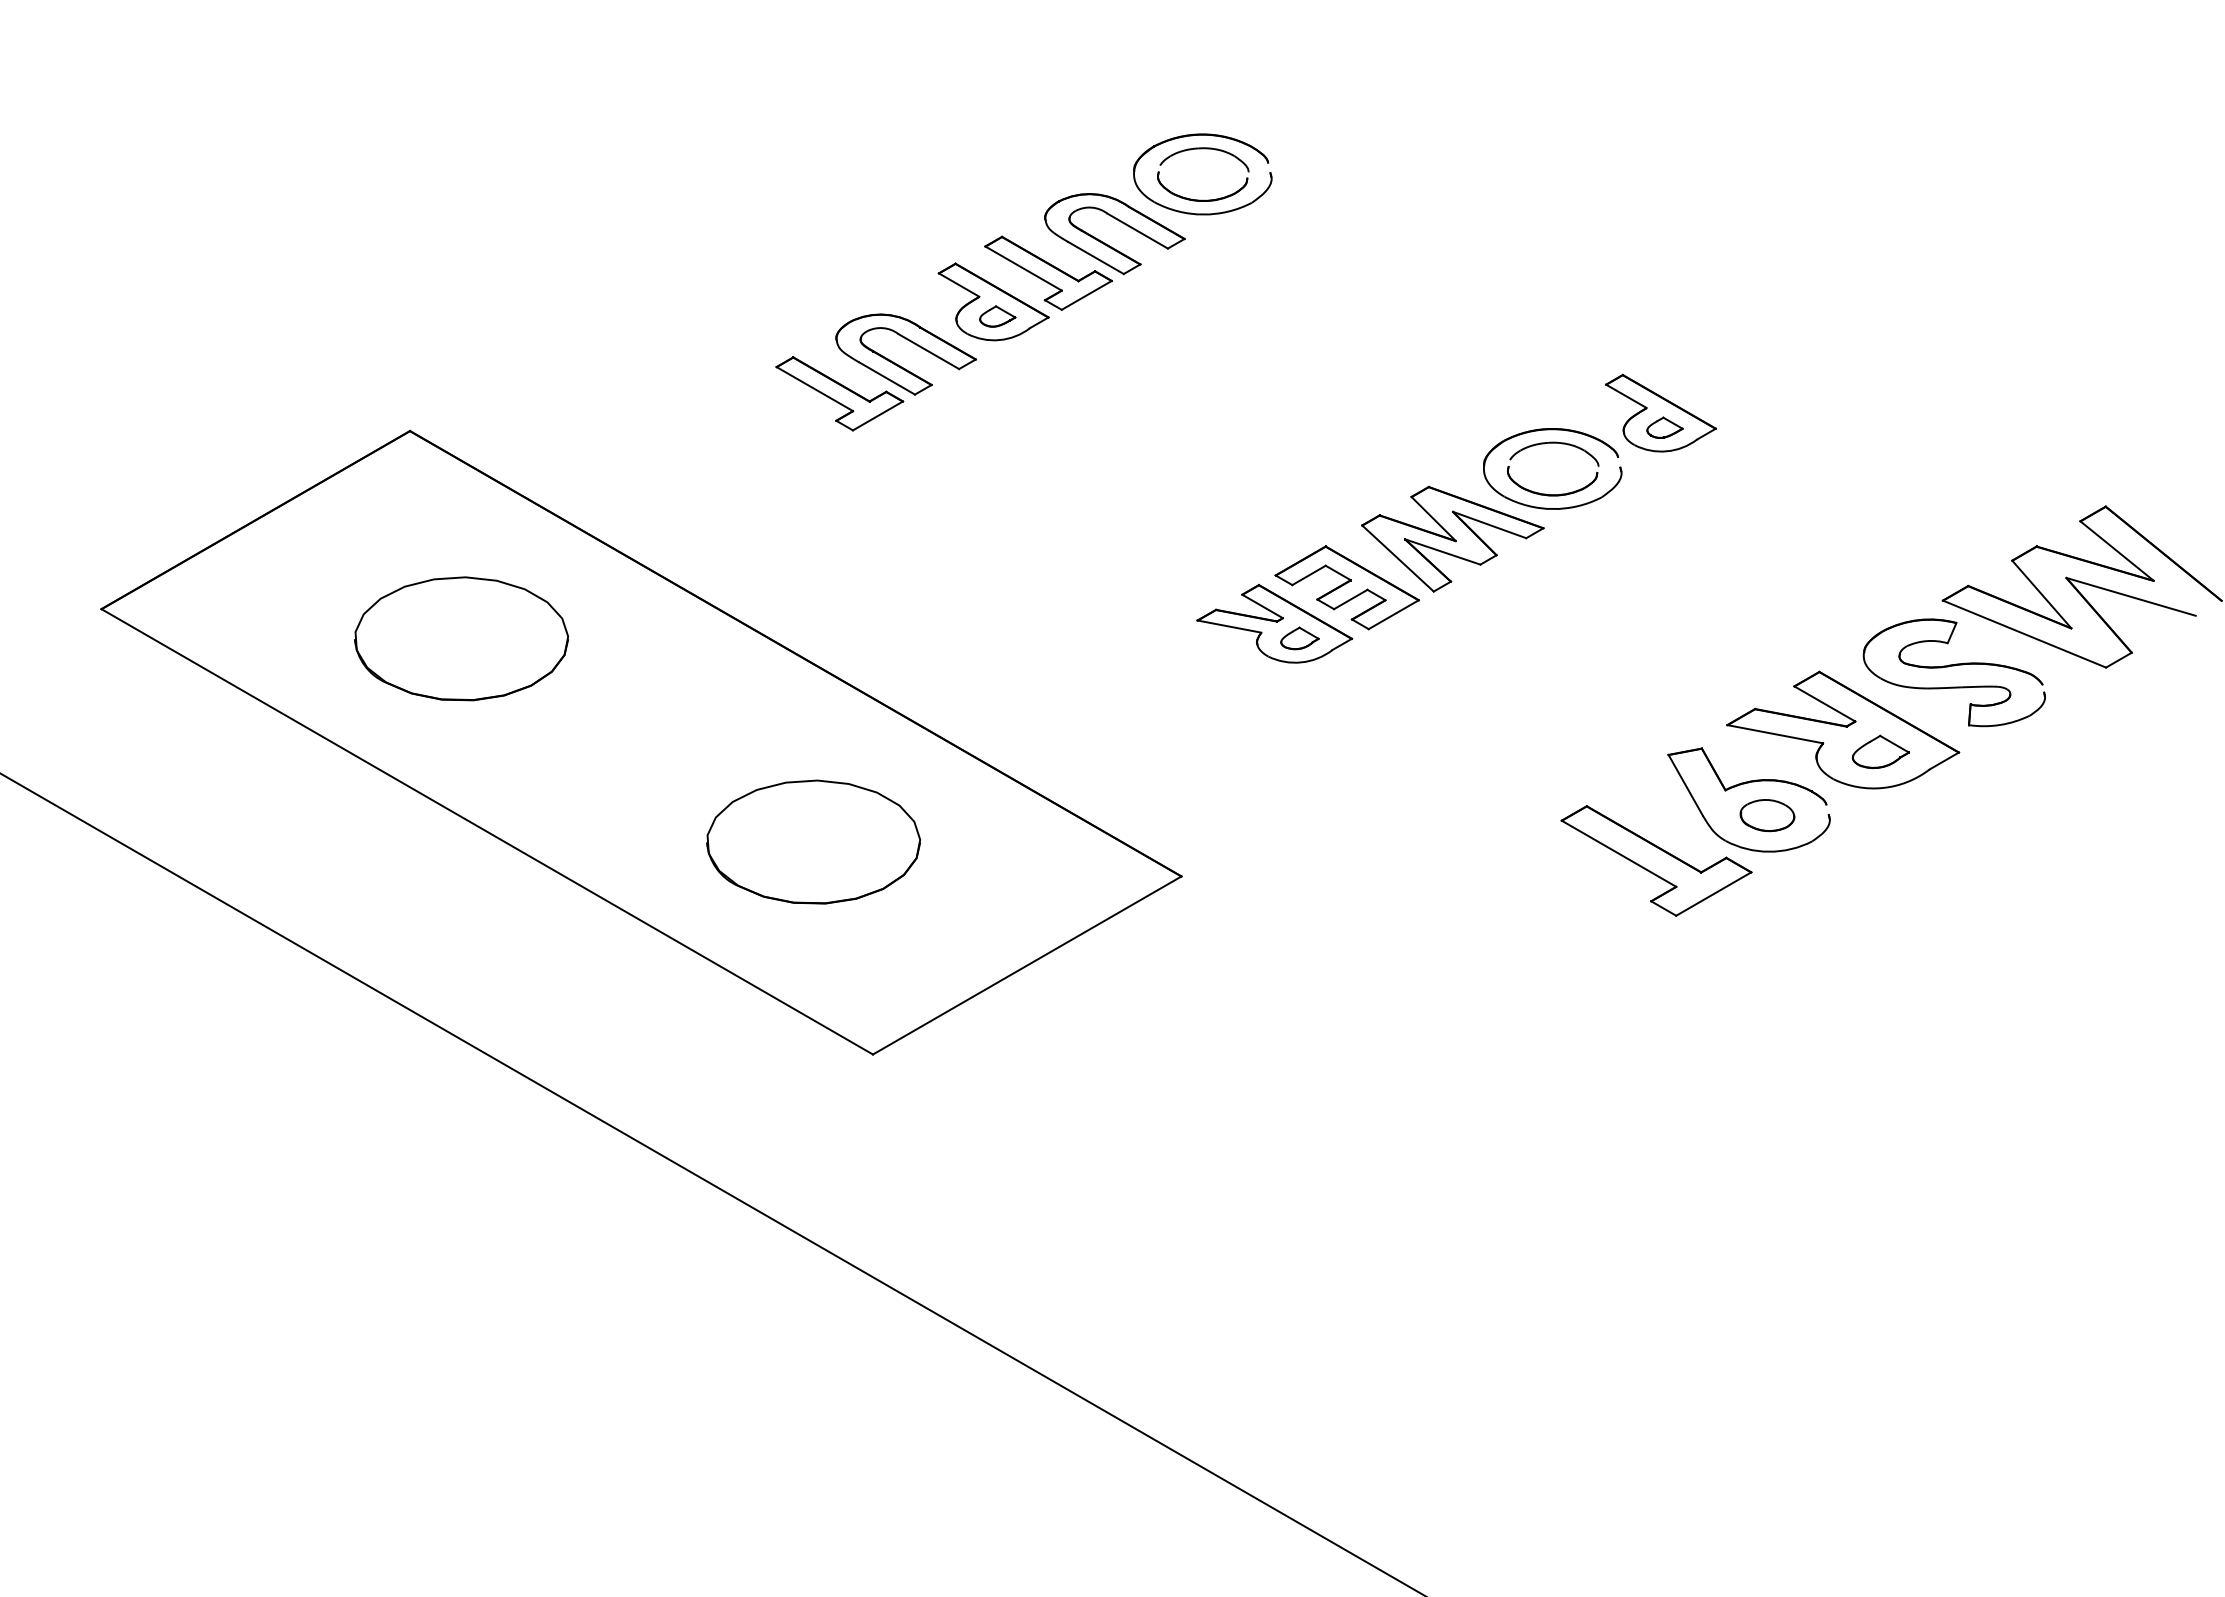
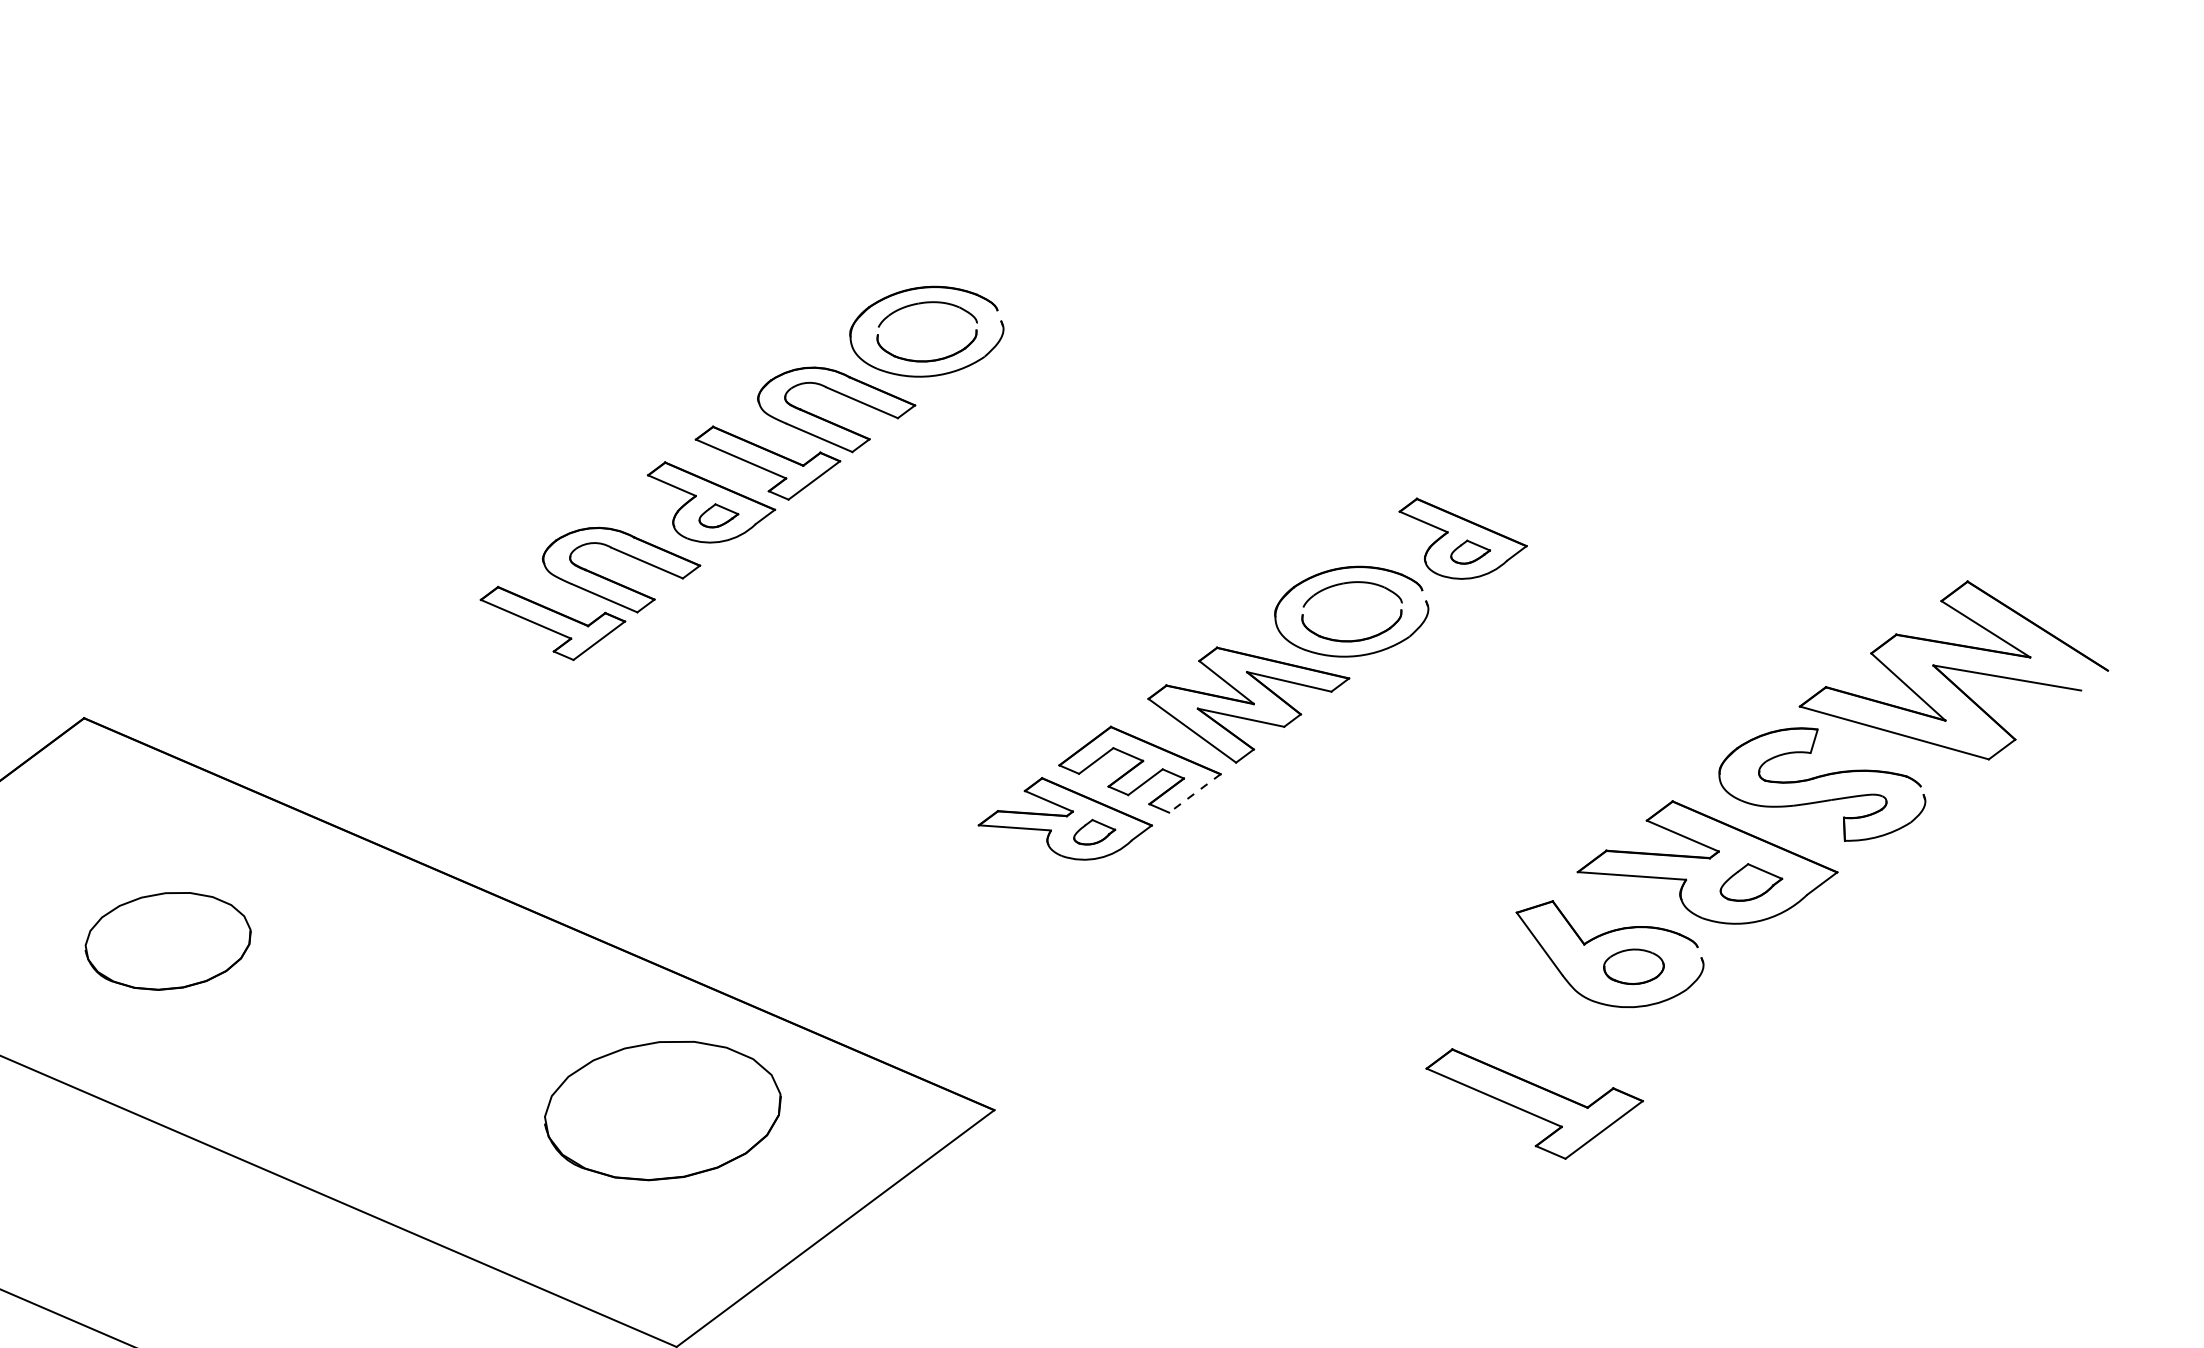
line: (1393, 614) -> (1194, 793), solid -> dashed
part: (461, 638) -> (167, 940), size x0.7
part: (813, 841) -> (662, 1109), moved
part: (1656, 860) -> (1536, 1100), moved

